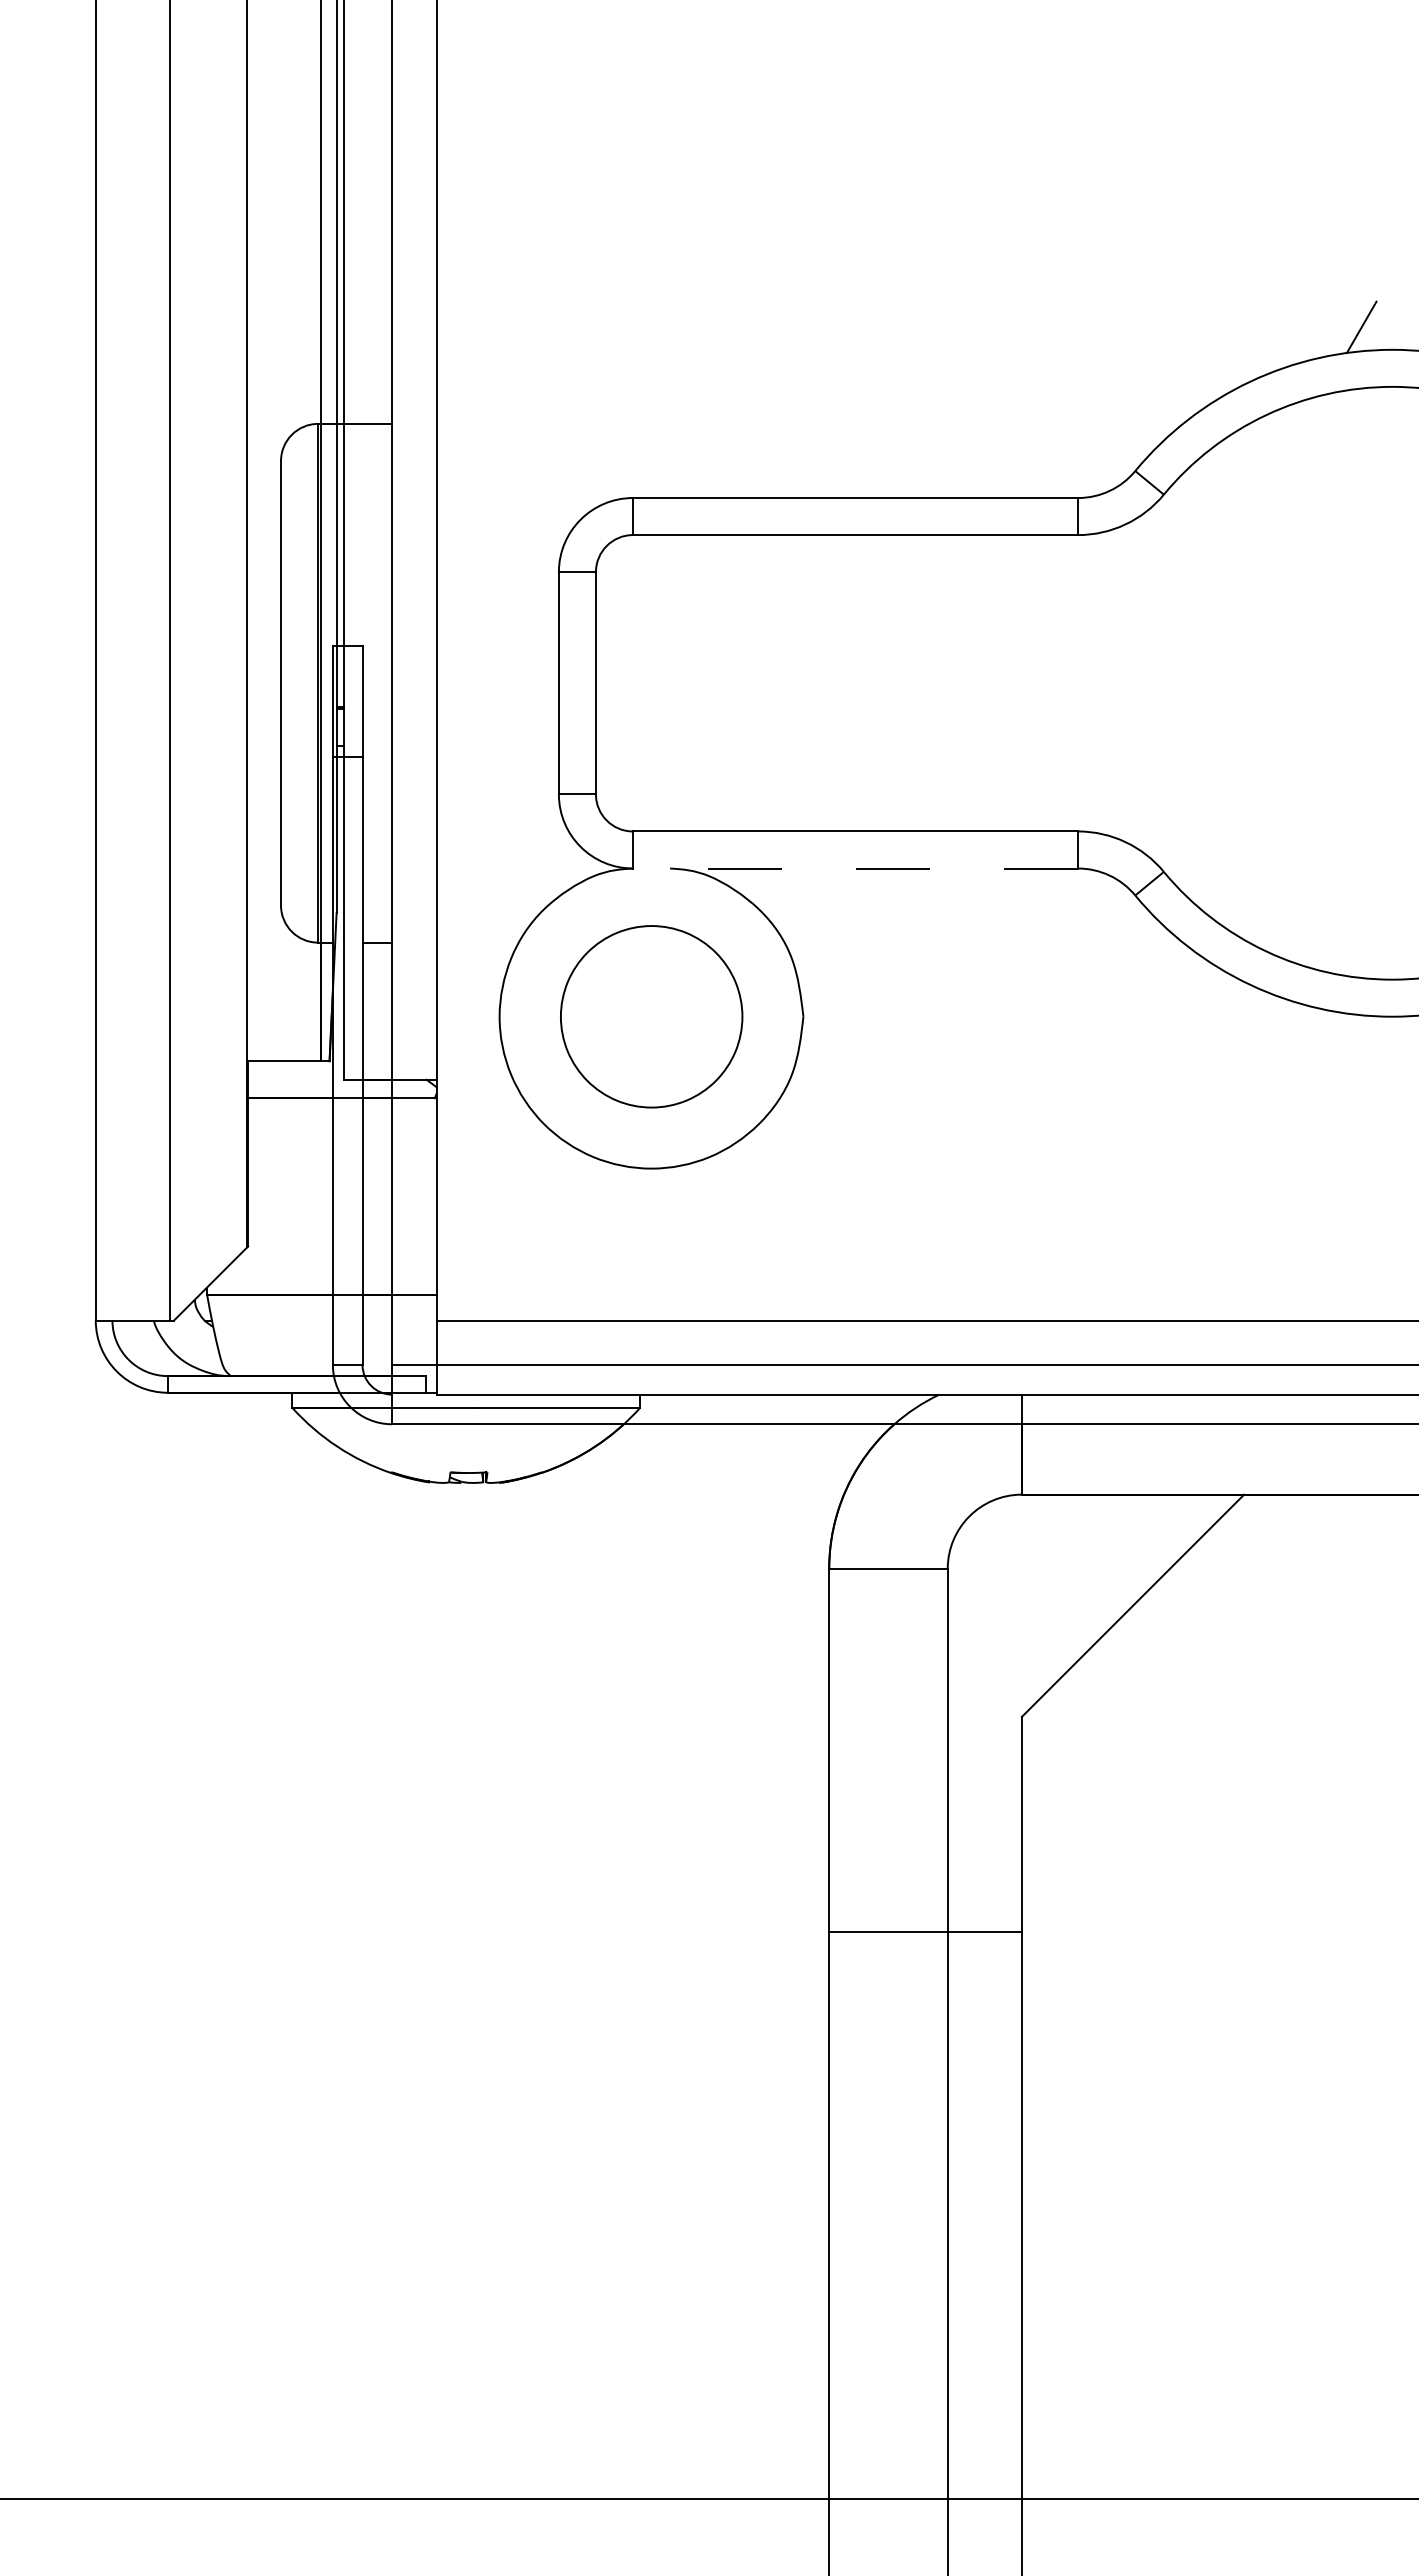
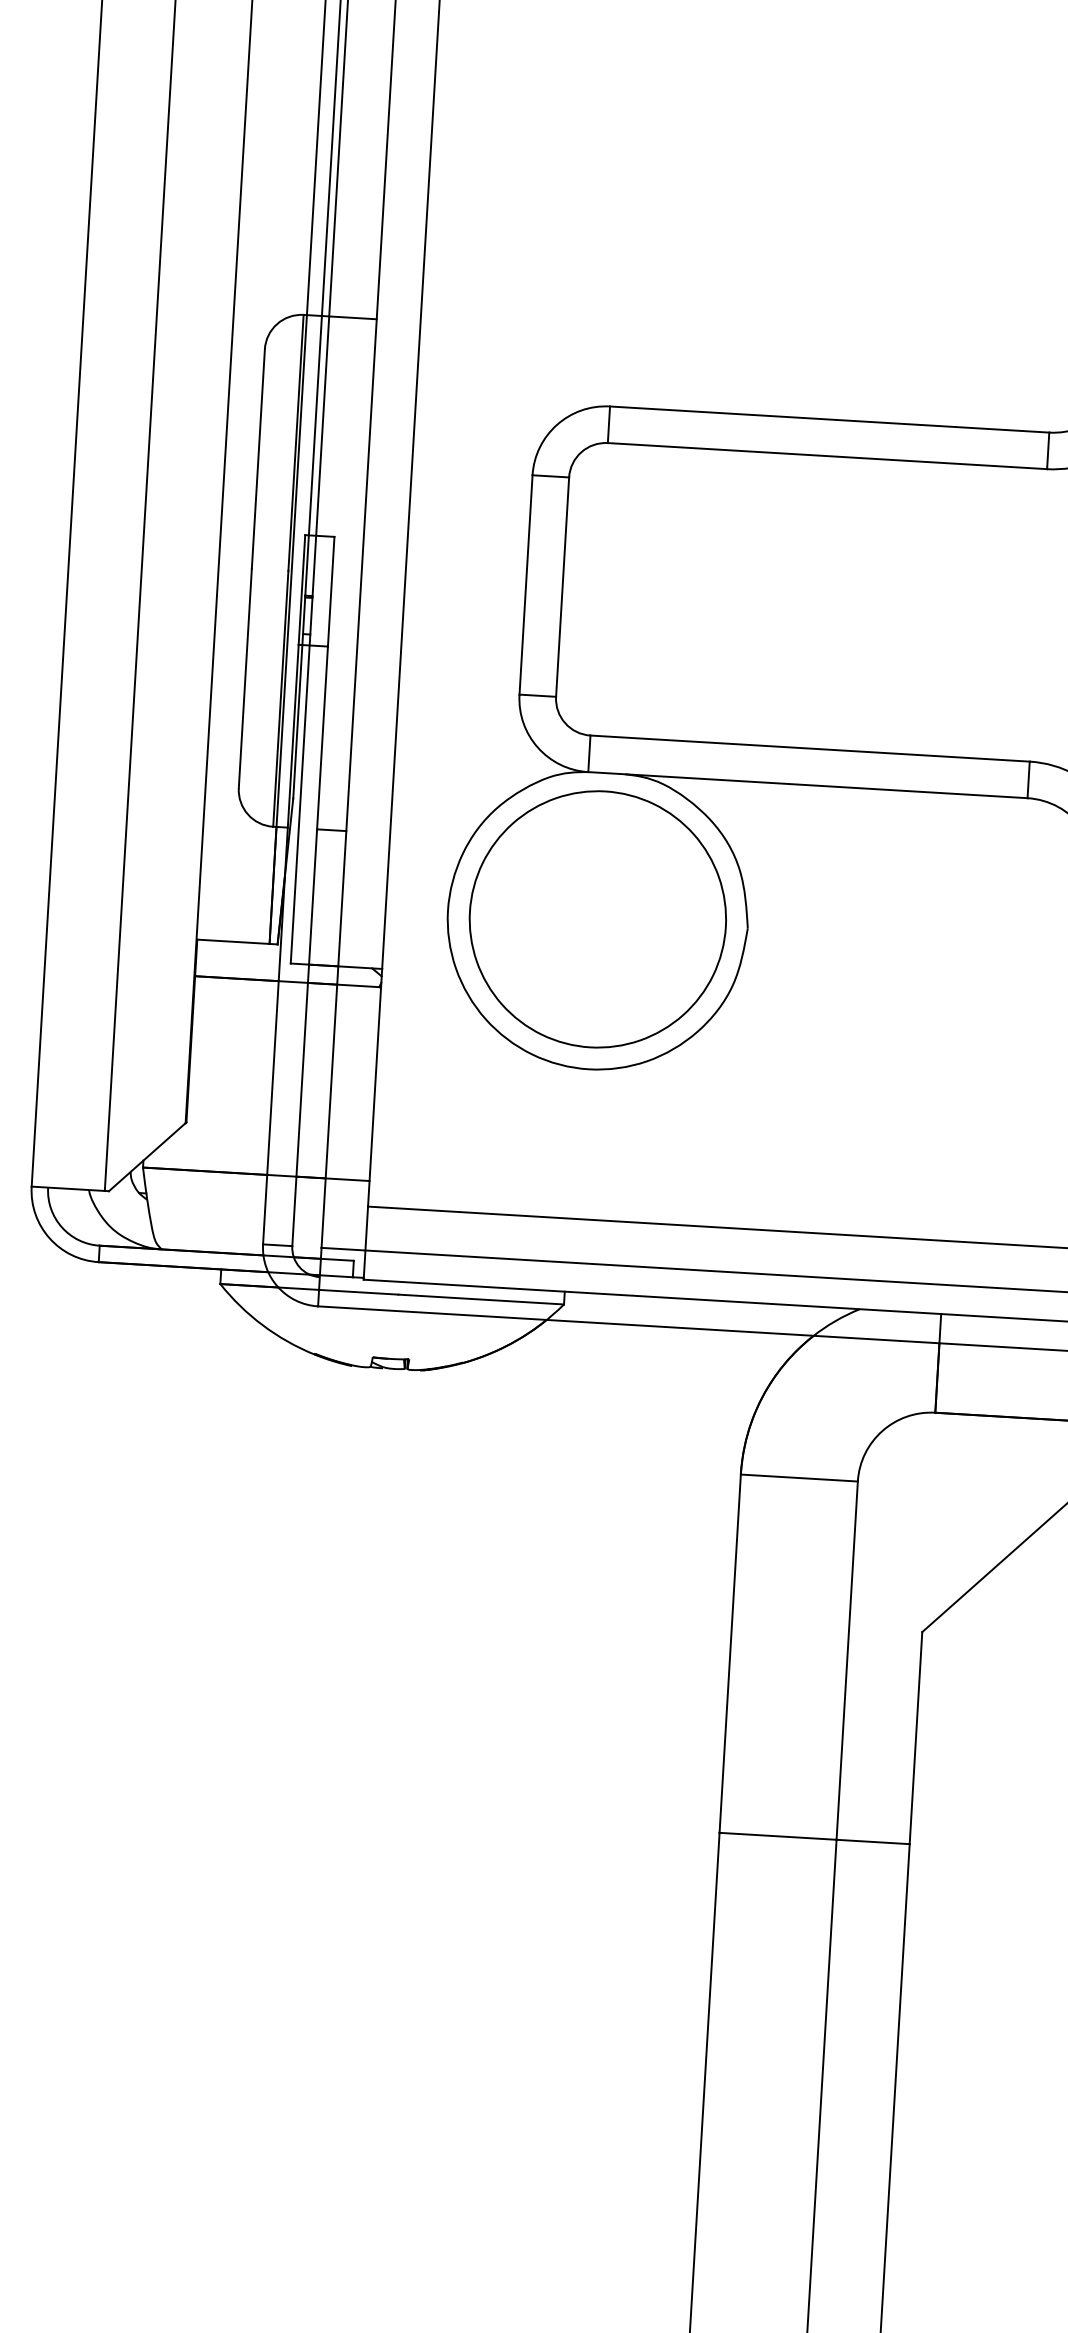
line: (855, 868) -> (807, 785), dashed -> solid
part: (651, 1016) -> (597, 919), size x1.43

